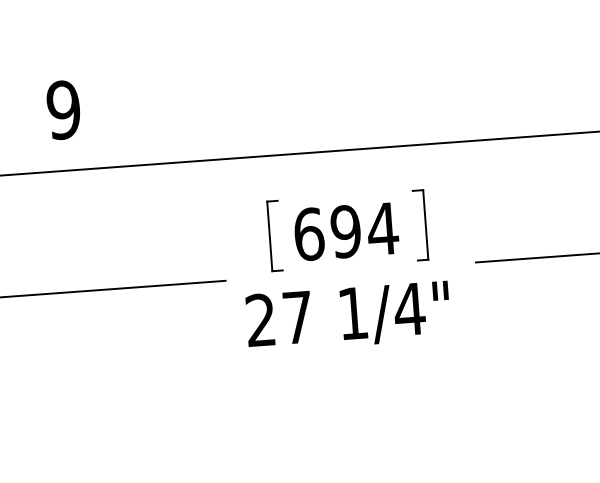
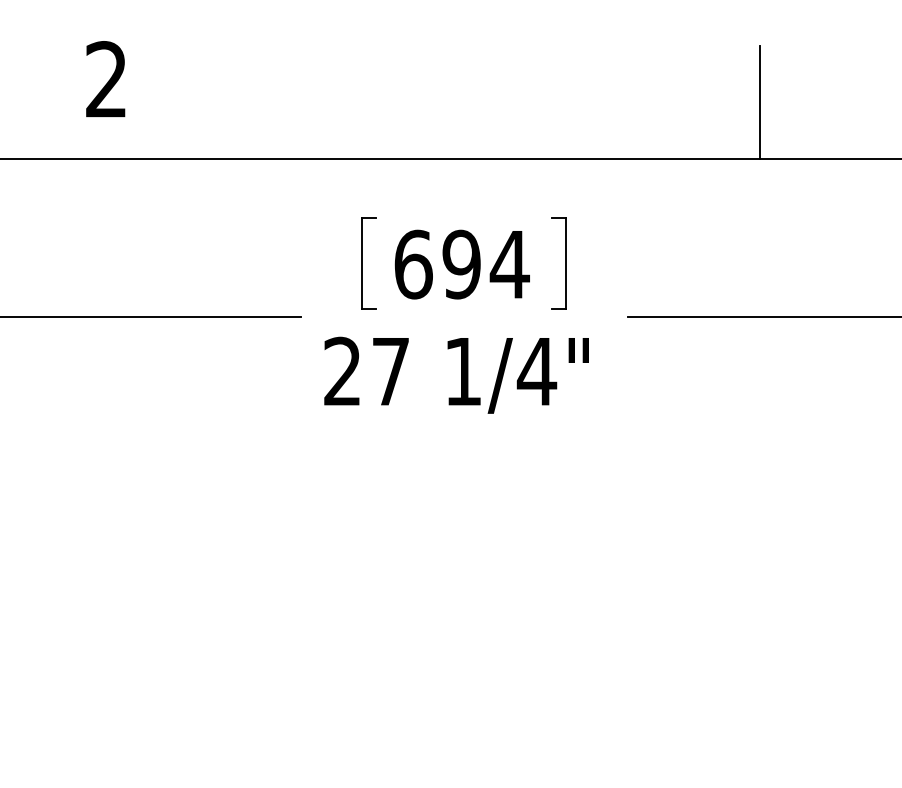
line: (565, 90) -> (760, 101), added
text: (63, 109) -> (106, 79), 9 -> 2

